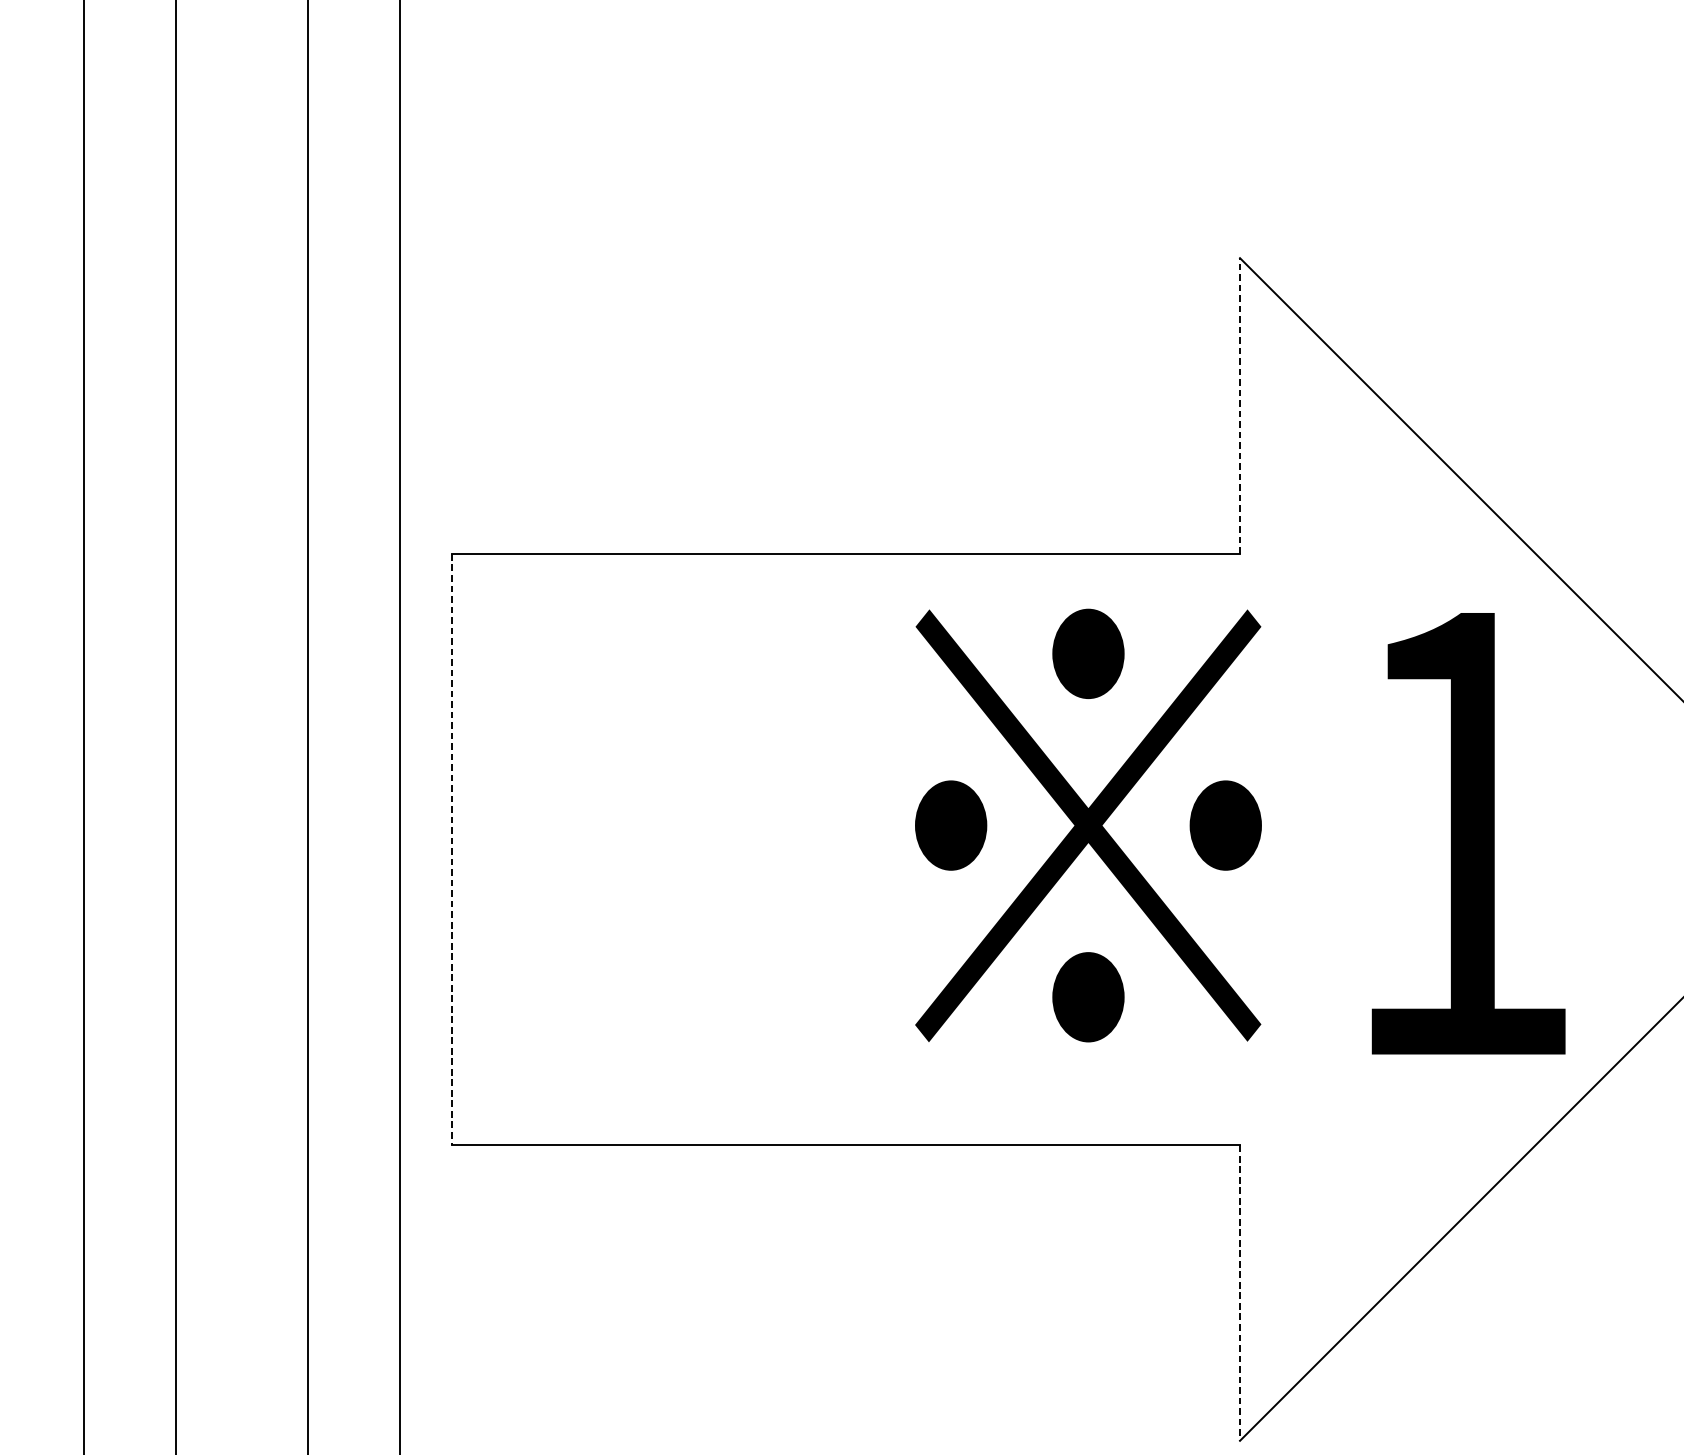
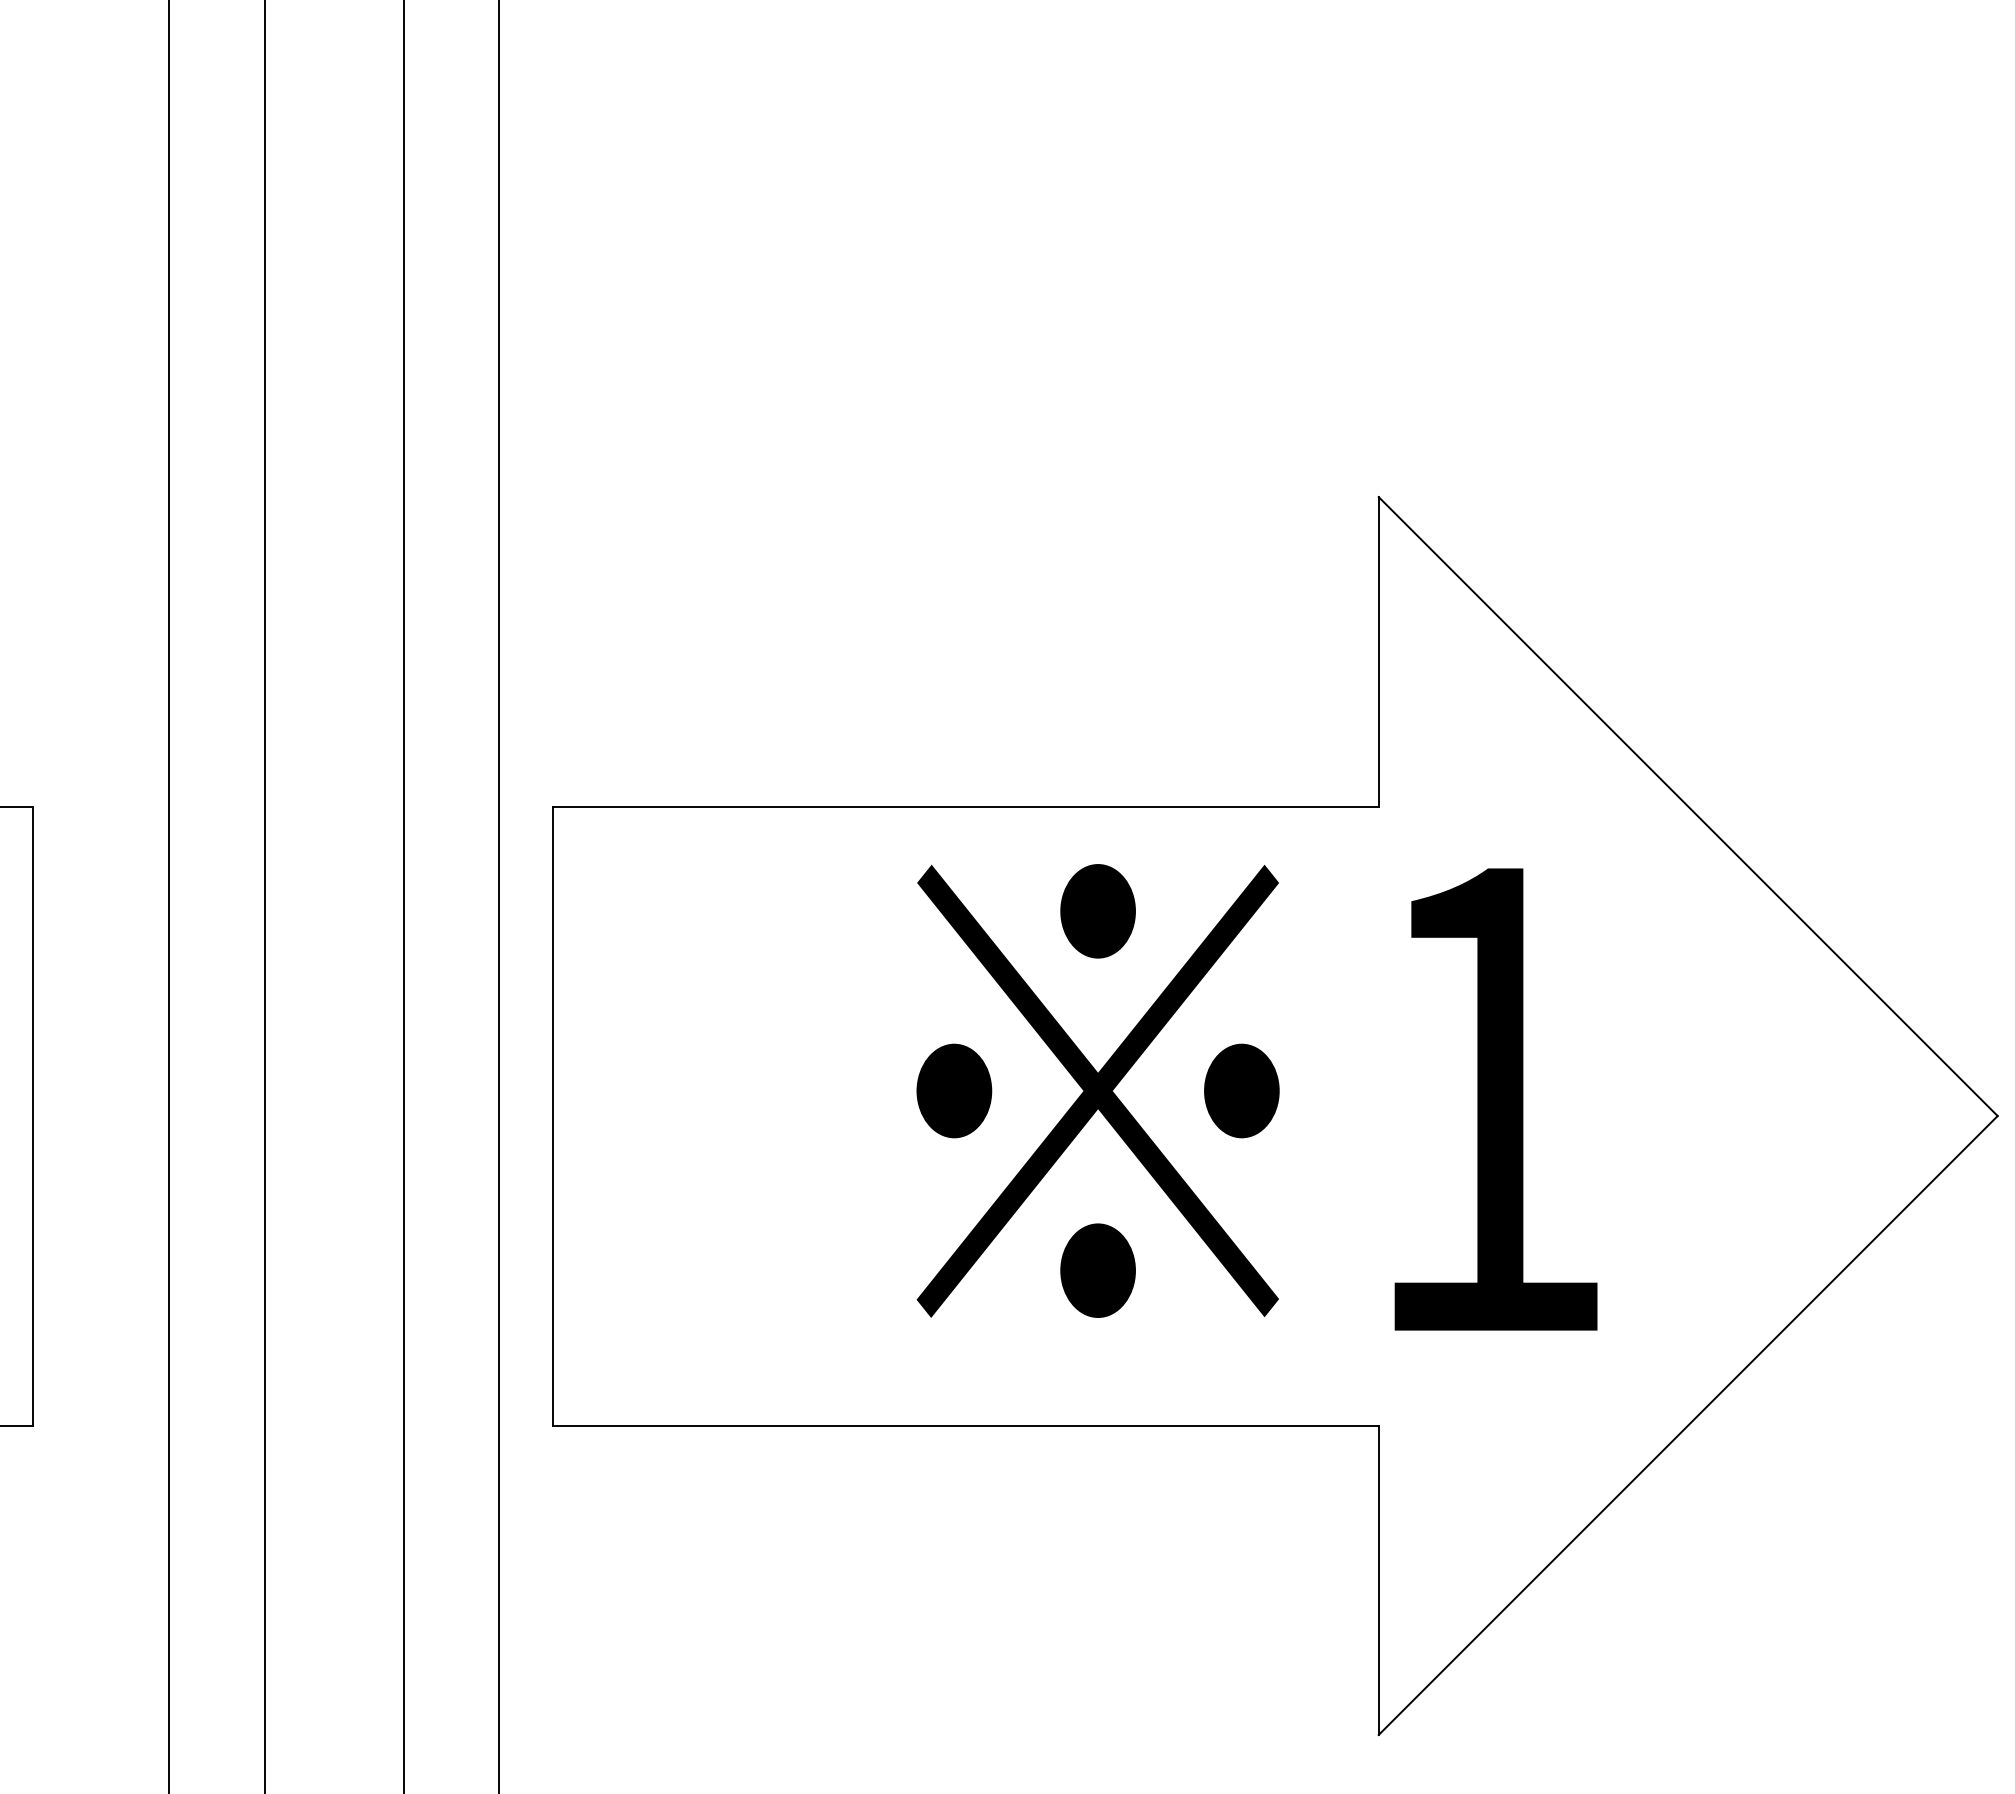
line: (1239, 405) -> (1378, 651), dashed -> solid
text: (1239, 831) -> (1256, 1097), moved
line: (451, 849) -> (553, 1116), dashed -> solid
line: (1239, 1293) -> (1378, 1580), dashed -> solid

